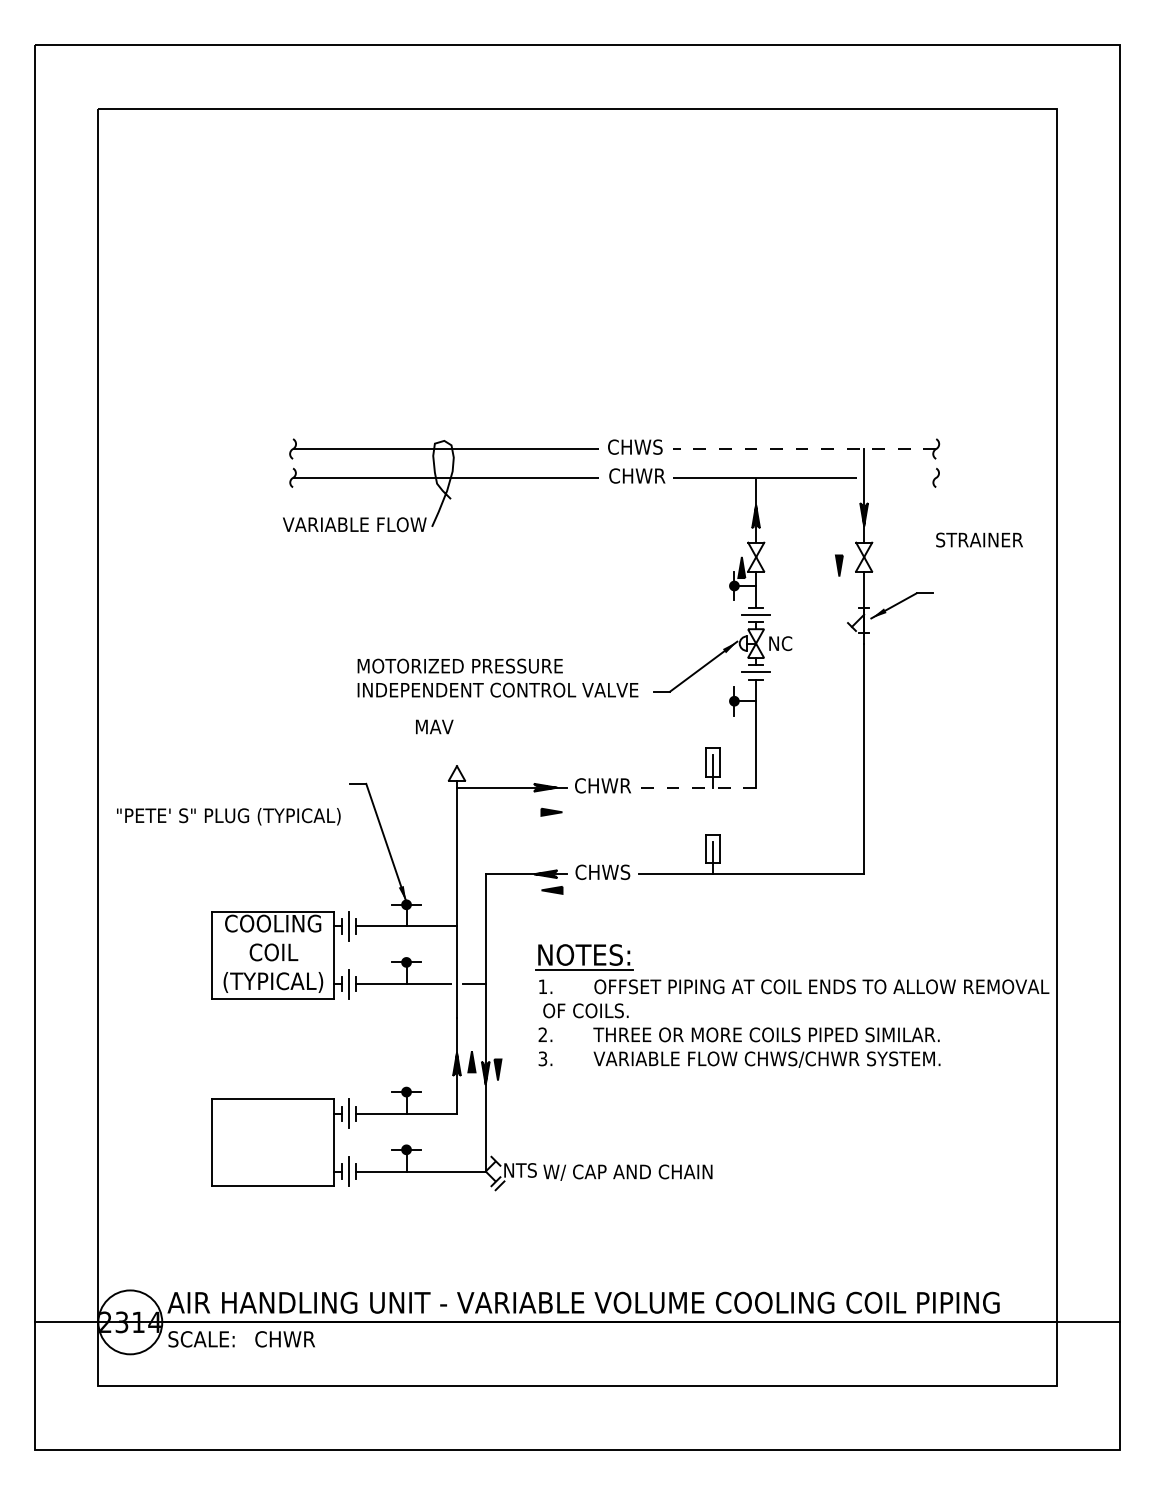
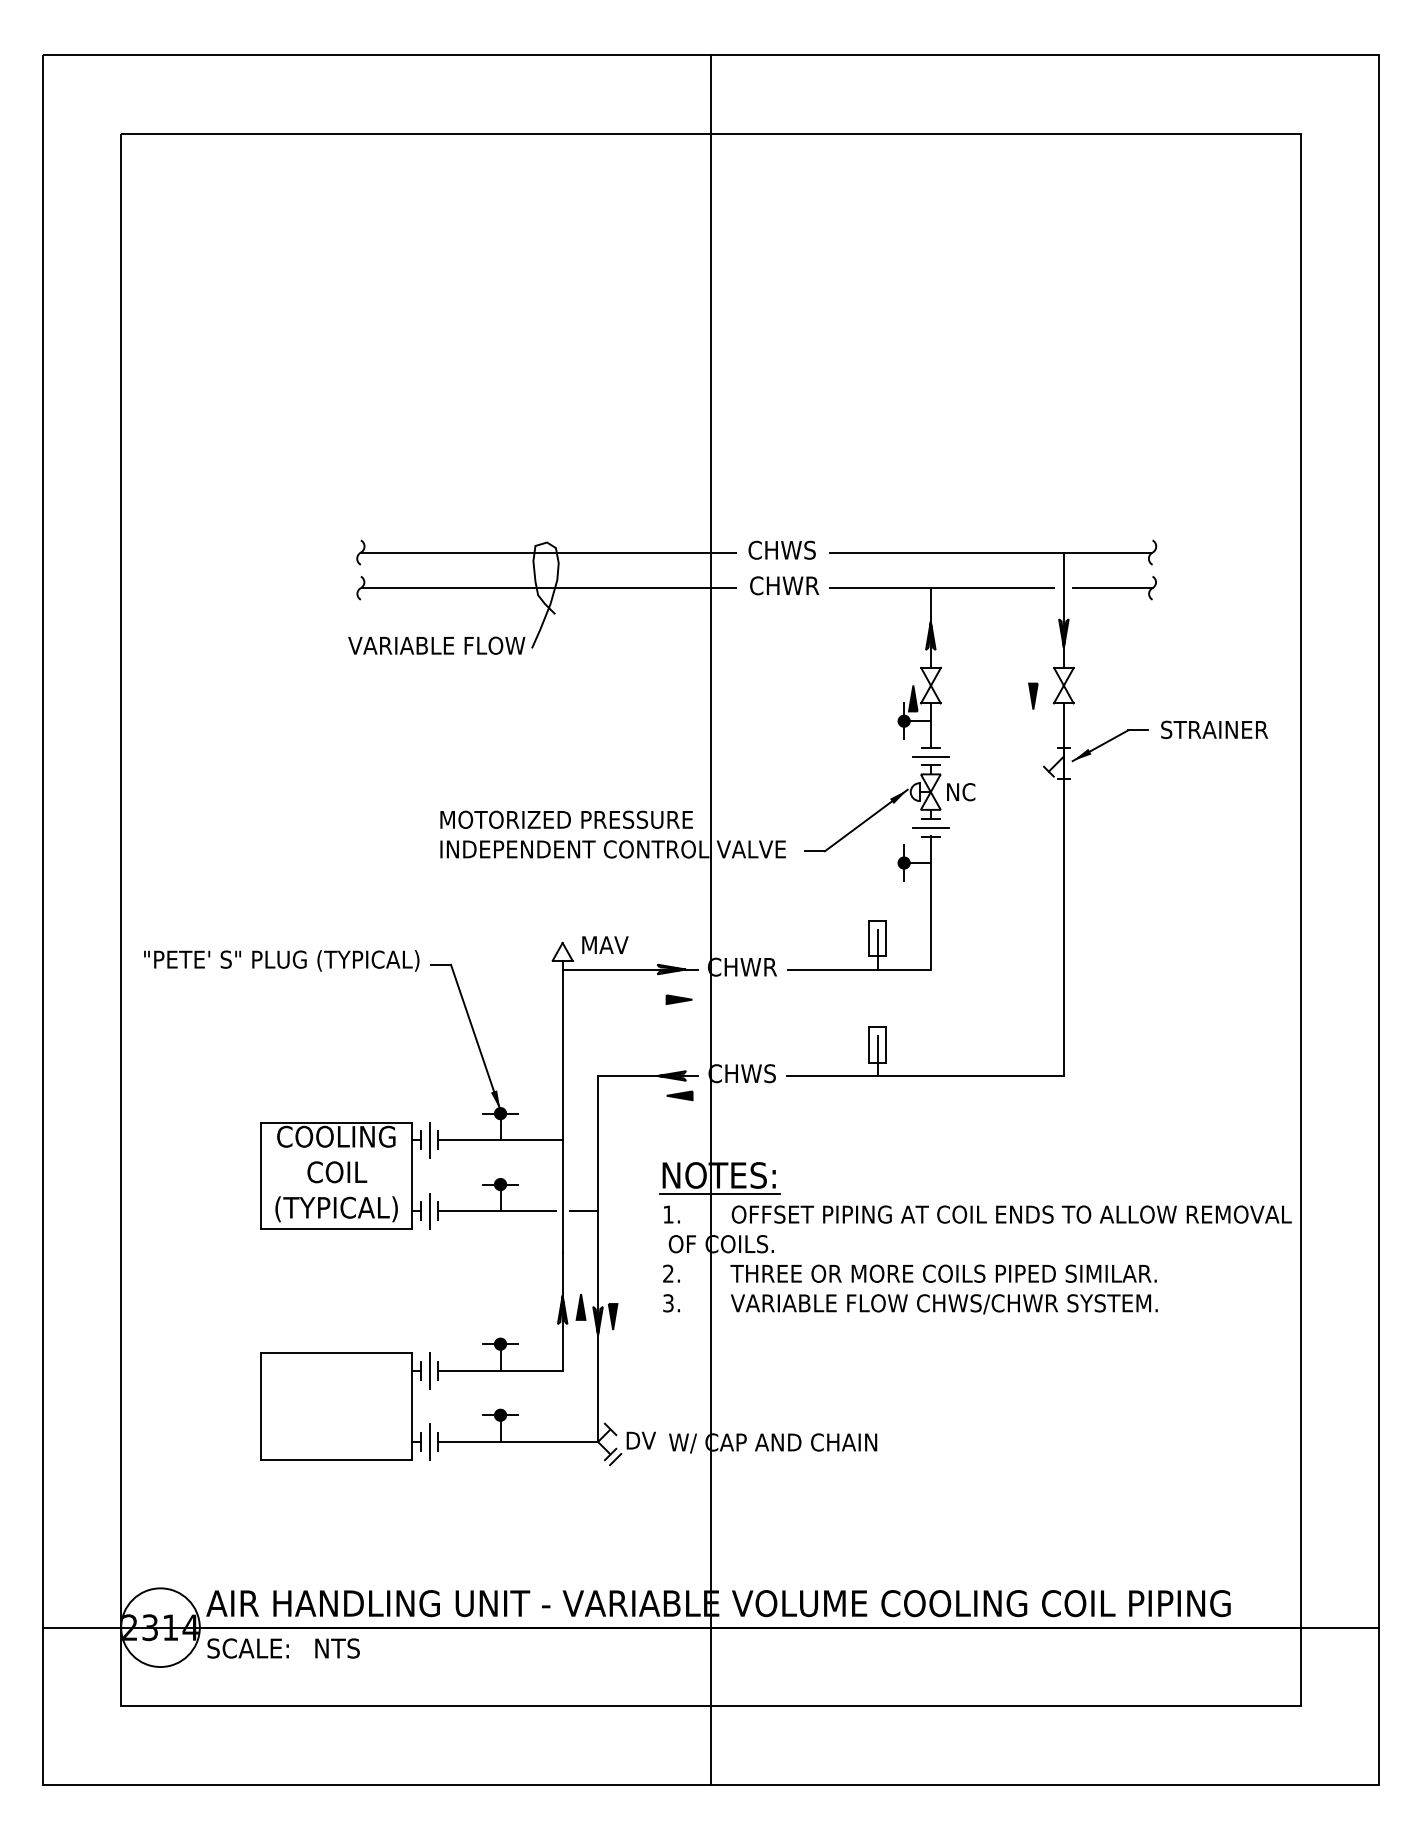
line: (803, 449) -> (989, 553), dashed -> solid
line: (903, 477) -> (1112, 587), added
text: (979, 539) -> (1214, 729), moved
text: (434, 726) -> (605, 944), moved
line: (577, 747) -> (711, 920), added
line: (697, 787) -> (858, 969), dashed -> solid
text: (228, 816) -> (281, 960), moved
text: (520, 1170) -> (640, 1440), NTS -> DV
text: (284, 1339) -> (350, 1648), CHWR -> NTS

